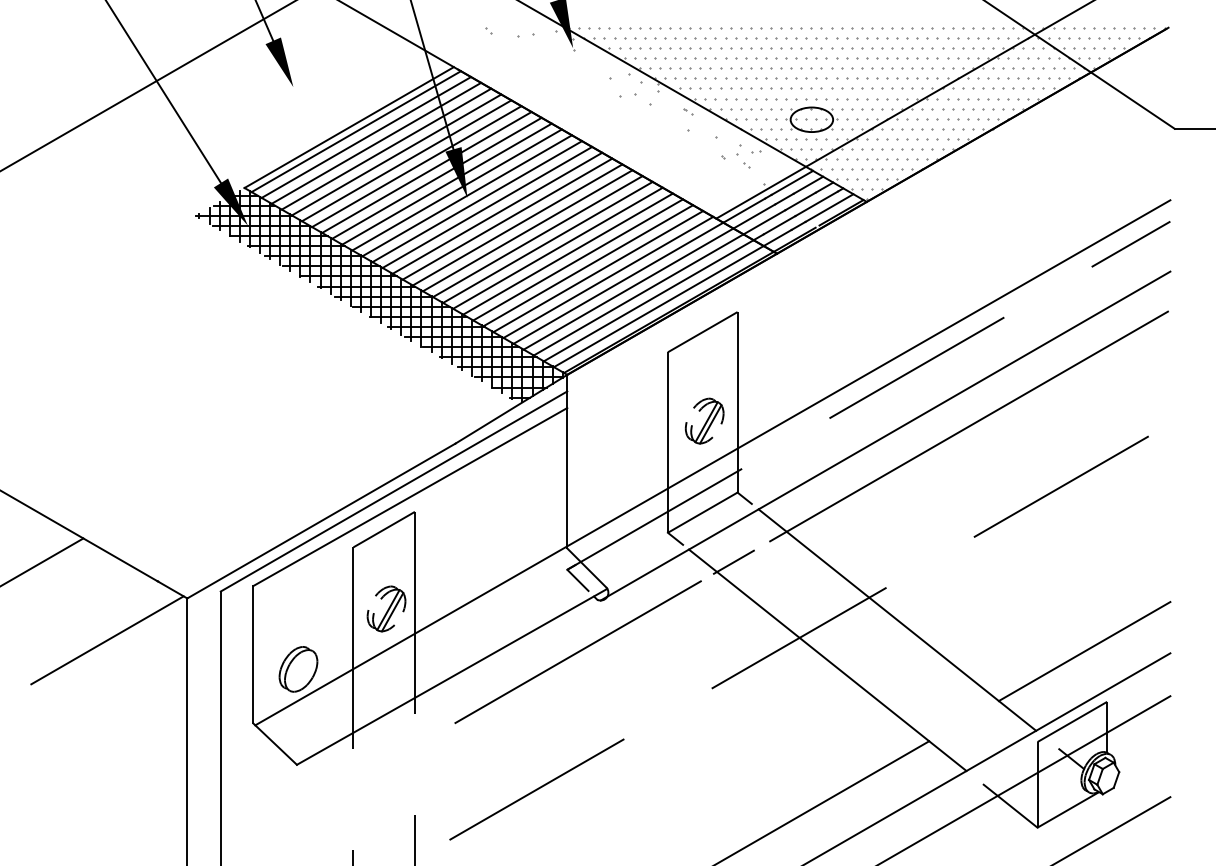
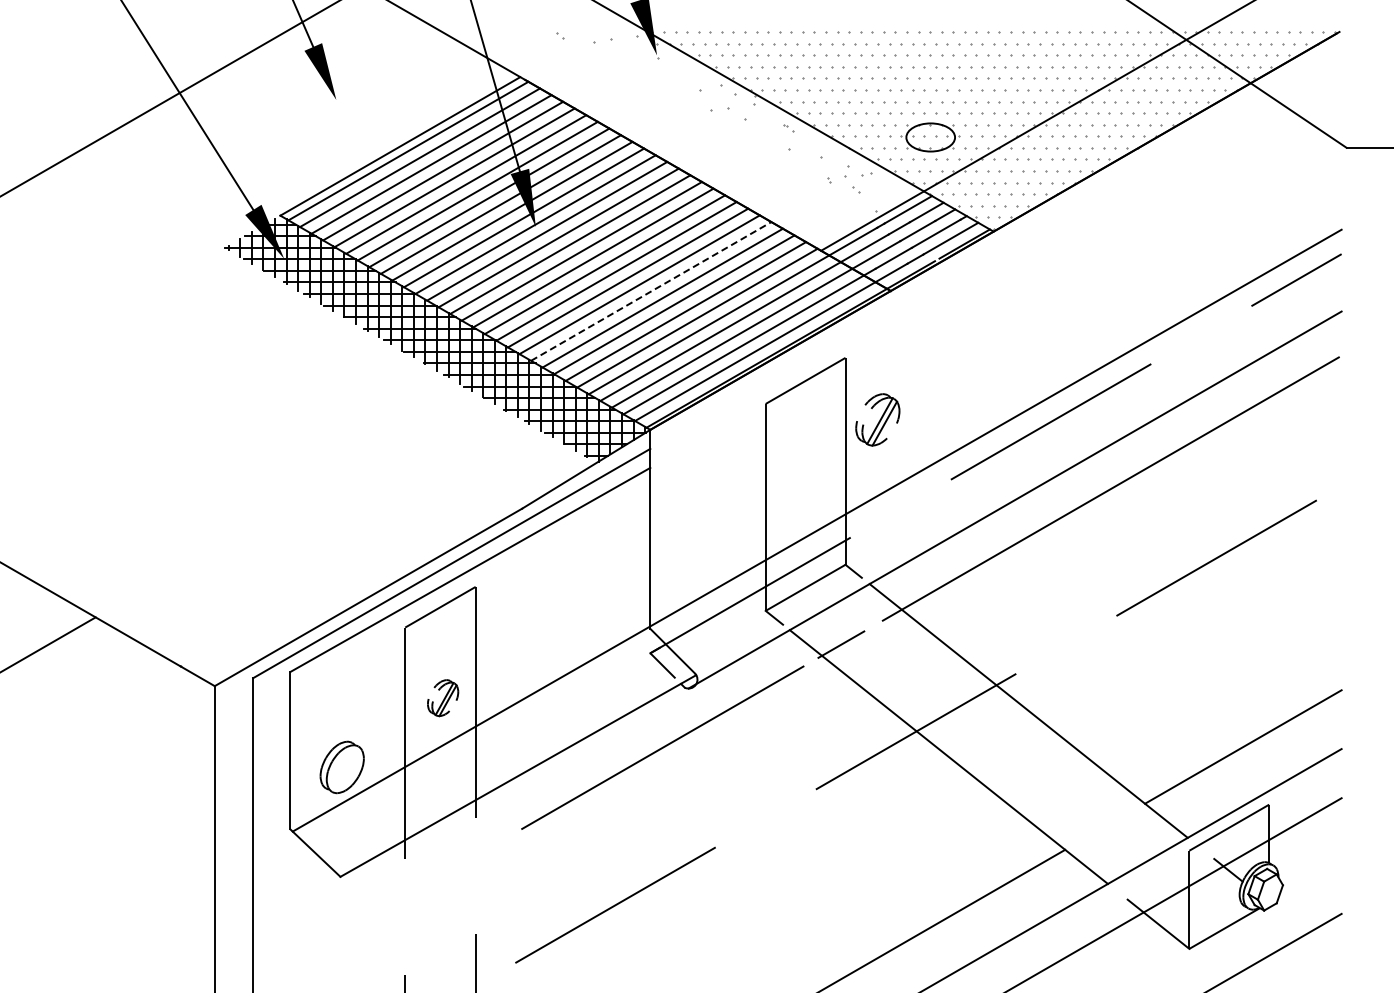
line: (568, 254) -> (651, 291), solid -> dashed
part: (704, 420) -> (877, 419), moved
part: (385, 608) -> (442, 697), size x0.7
line: (106, 639) -> (122, 733), removed

